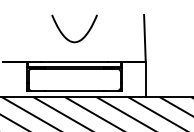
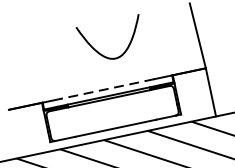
curve: (65, 36) -> (101, 53), moved
line: (74, 62) -> (107, 89), solid -> dashed

